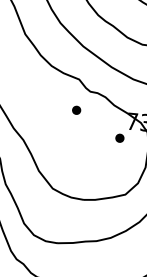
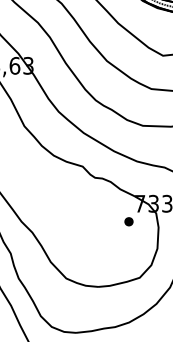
part: (76, 110) -> (82, 197), removed

